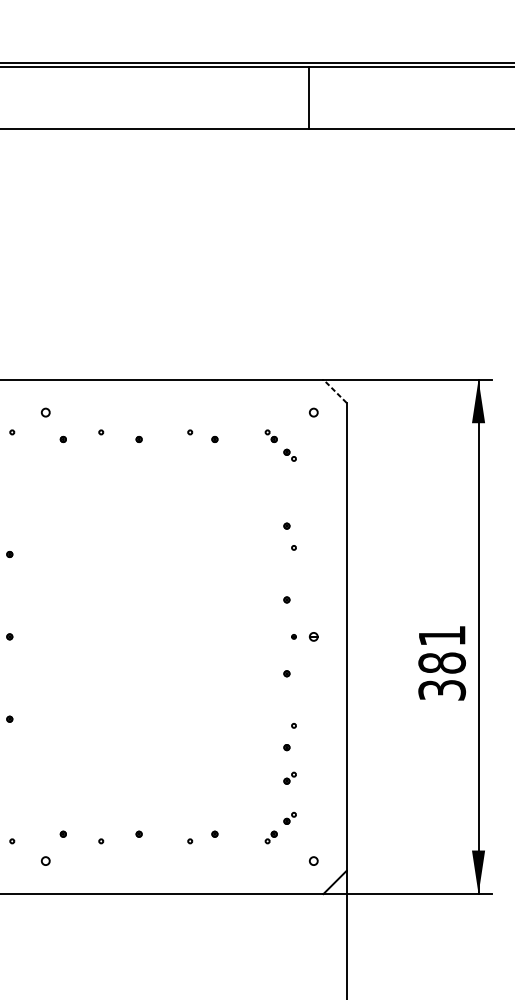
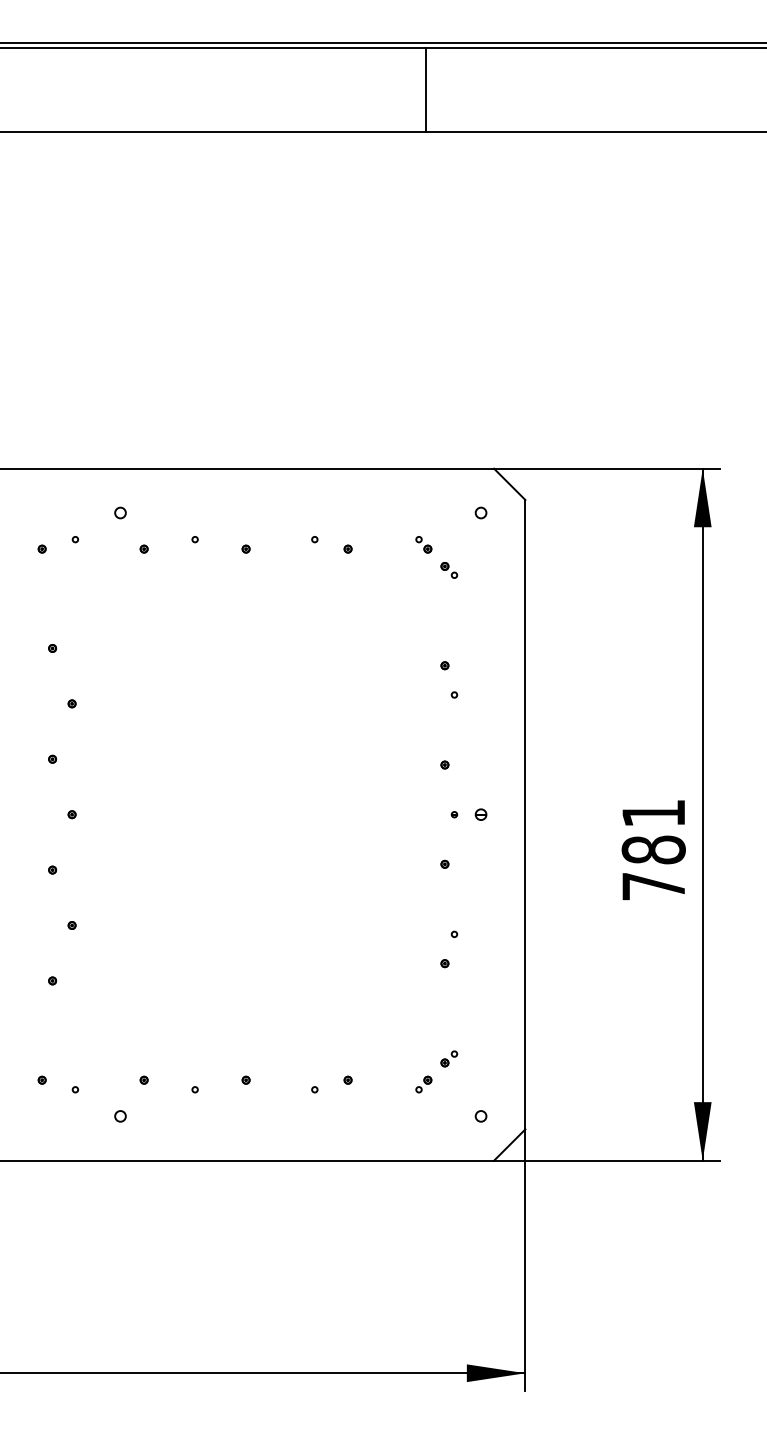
line: (308, 97) -> (425, 89), moved
line: (334, 391) -> (509, 484), dashed -> solid
text: (441, 690) -> (653, 886), 381 -> 781
part: (290, 777) -> (449, 1004), removed

